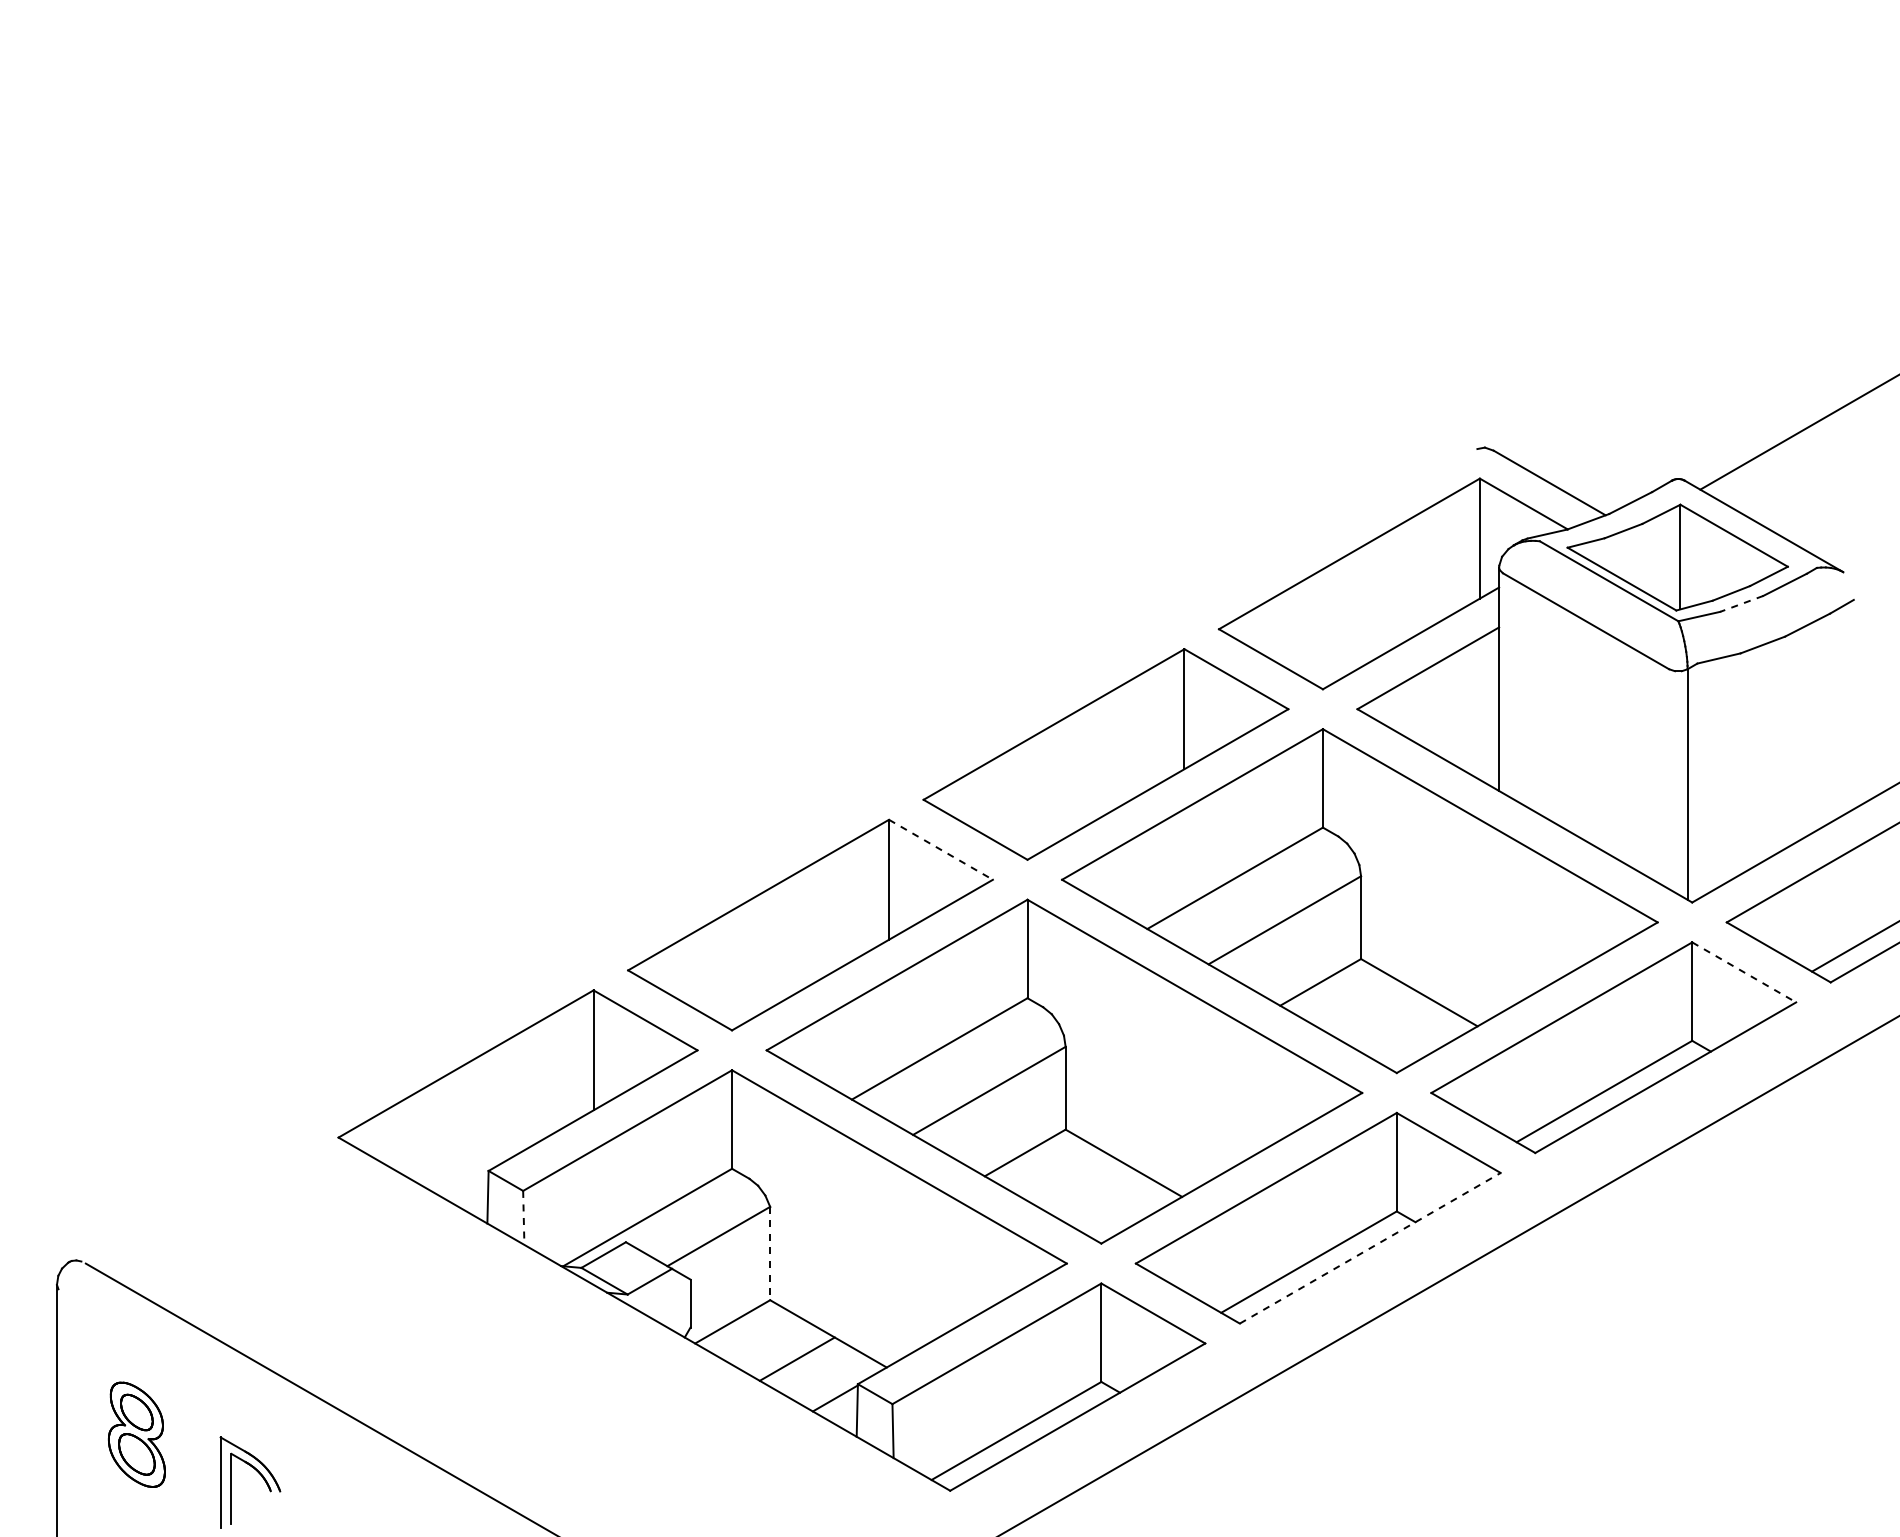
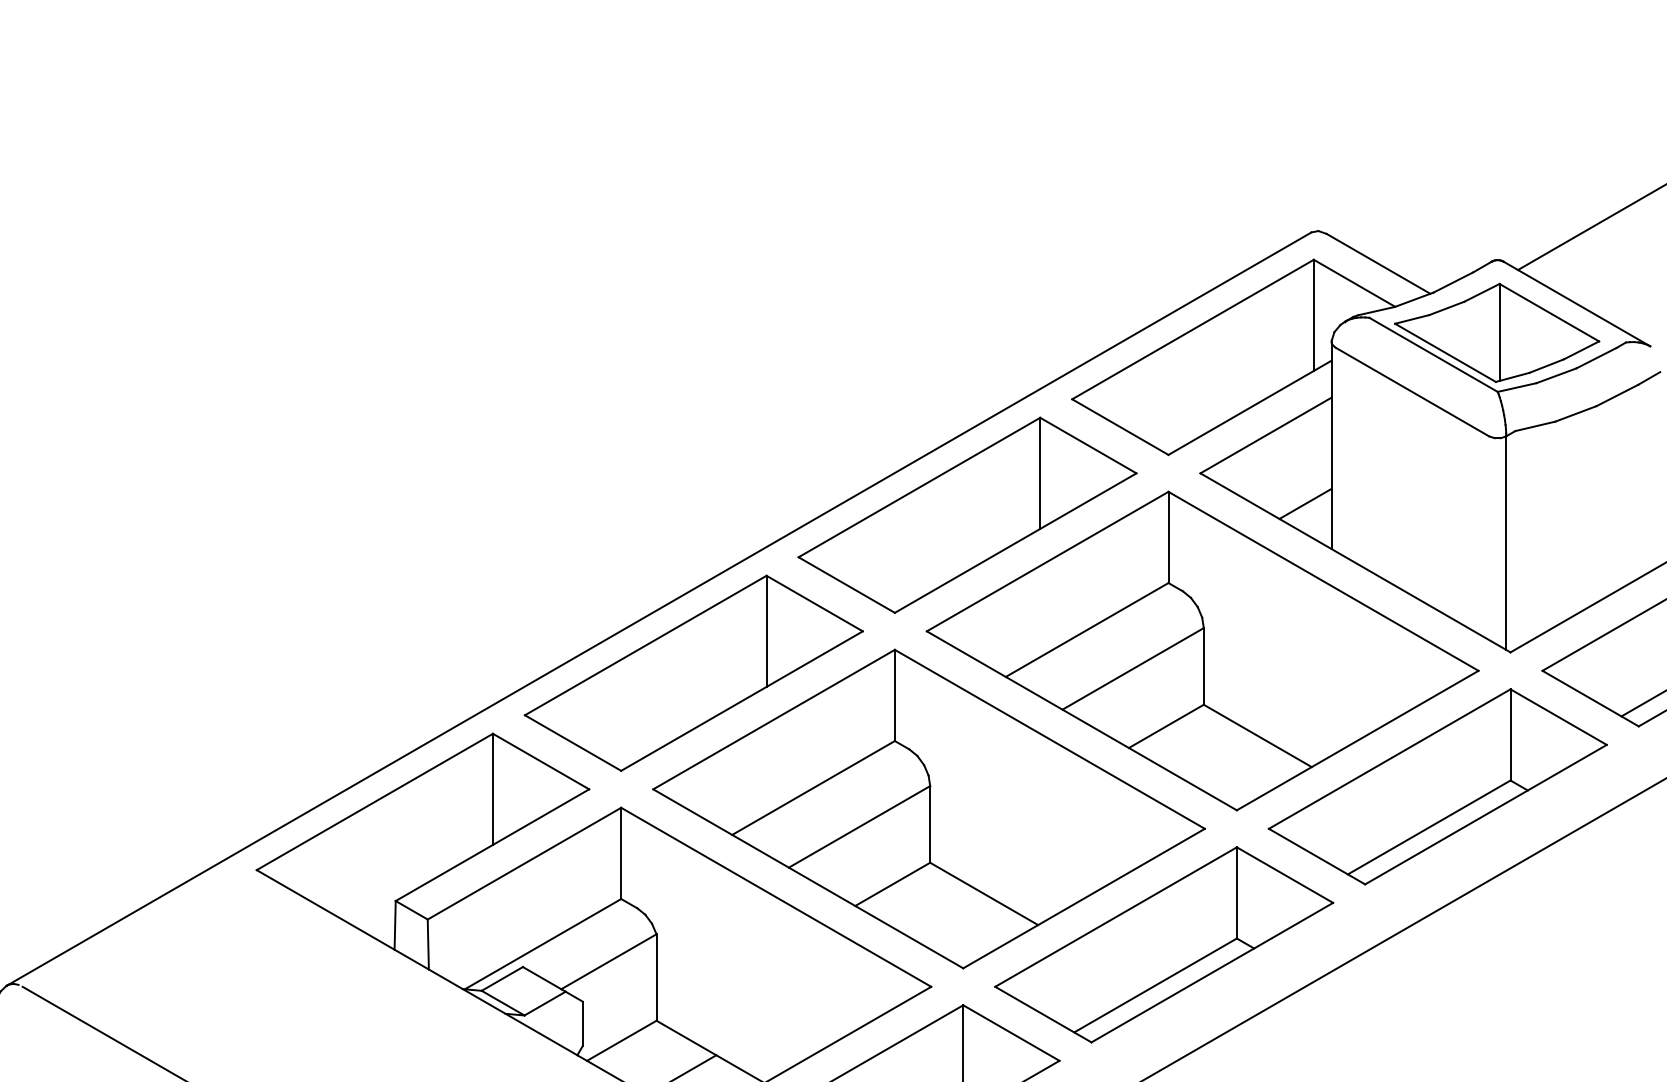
line: (1741, 603) -> (1556, 375), dashed -> solid
line: (1470, 741) -> (1305, 503), added
line: (941, 850) -> (815, 604), dashed -> solid
line: (773, 855) -> (659, 608), added
line: (1744, 972) -> (1558, 717), dashed -> solid
line: (523, 1218) -> (428, 945), dashed -> solid
line: (1370, 1248) -> (1212, 972), dashed -> solid
line: (770, 1253) -> (656, 977), dashed -> solid

